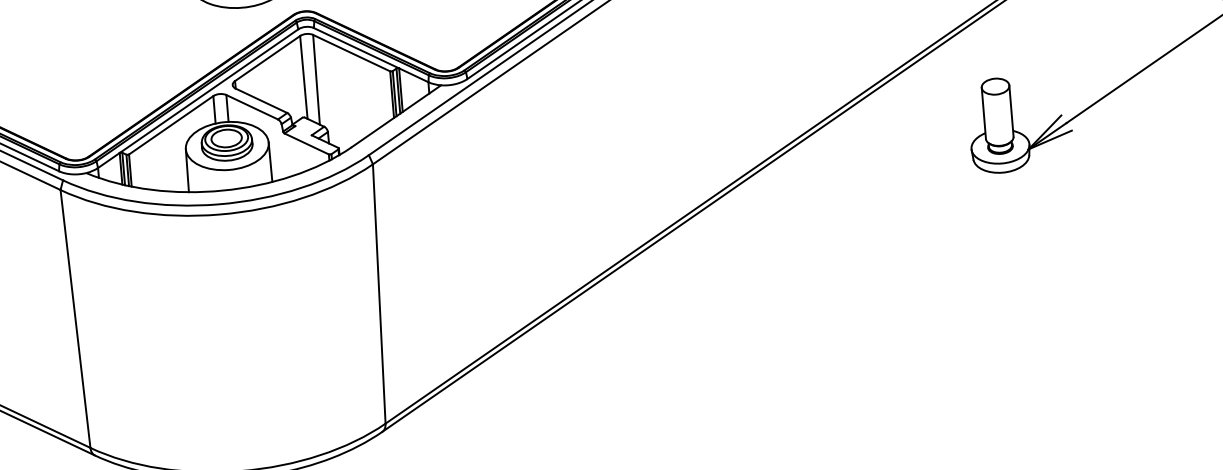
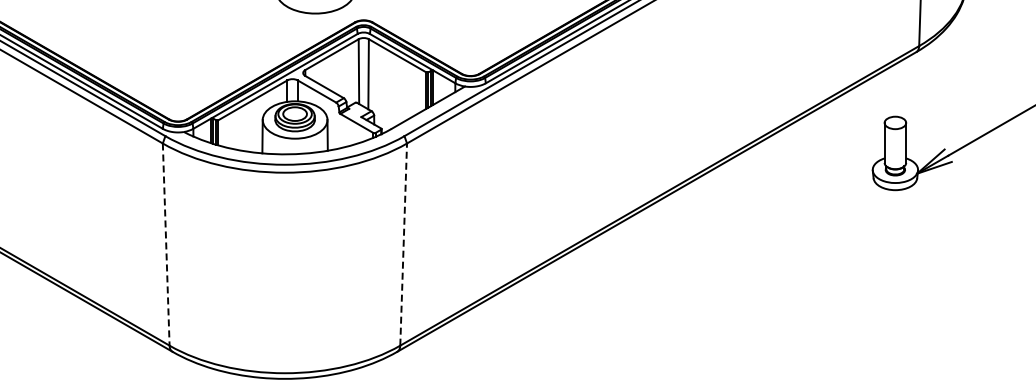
line: (379, 293) -> (403, 244), solid -> dashed
line: (75, 320) -> (166, 245), solid -> dashed

